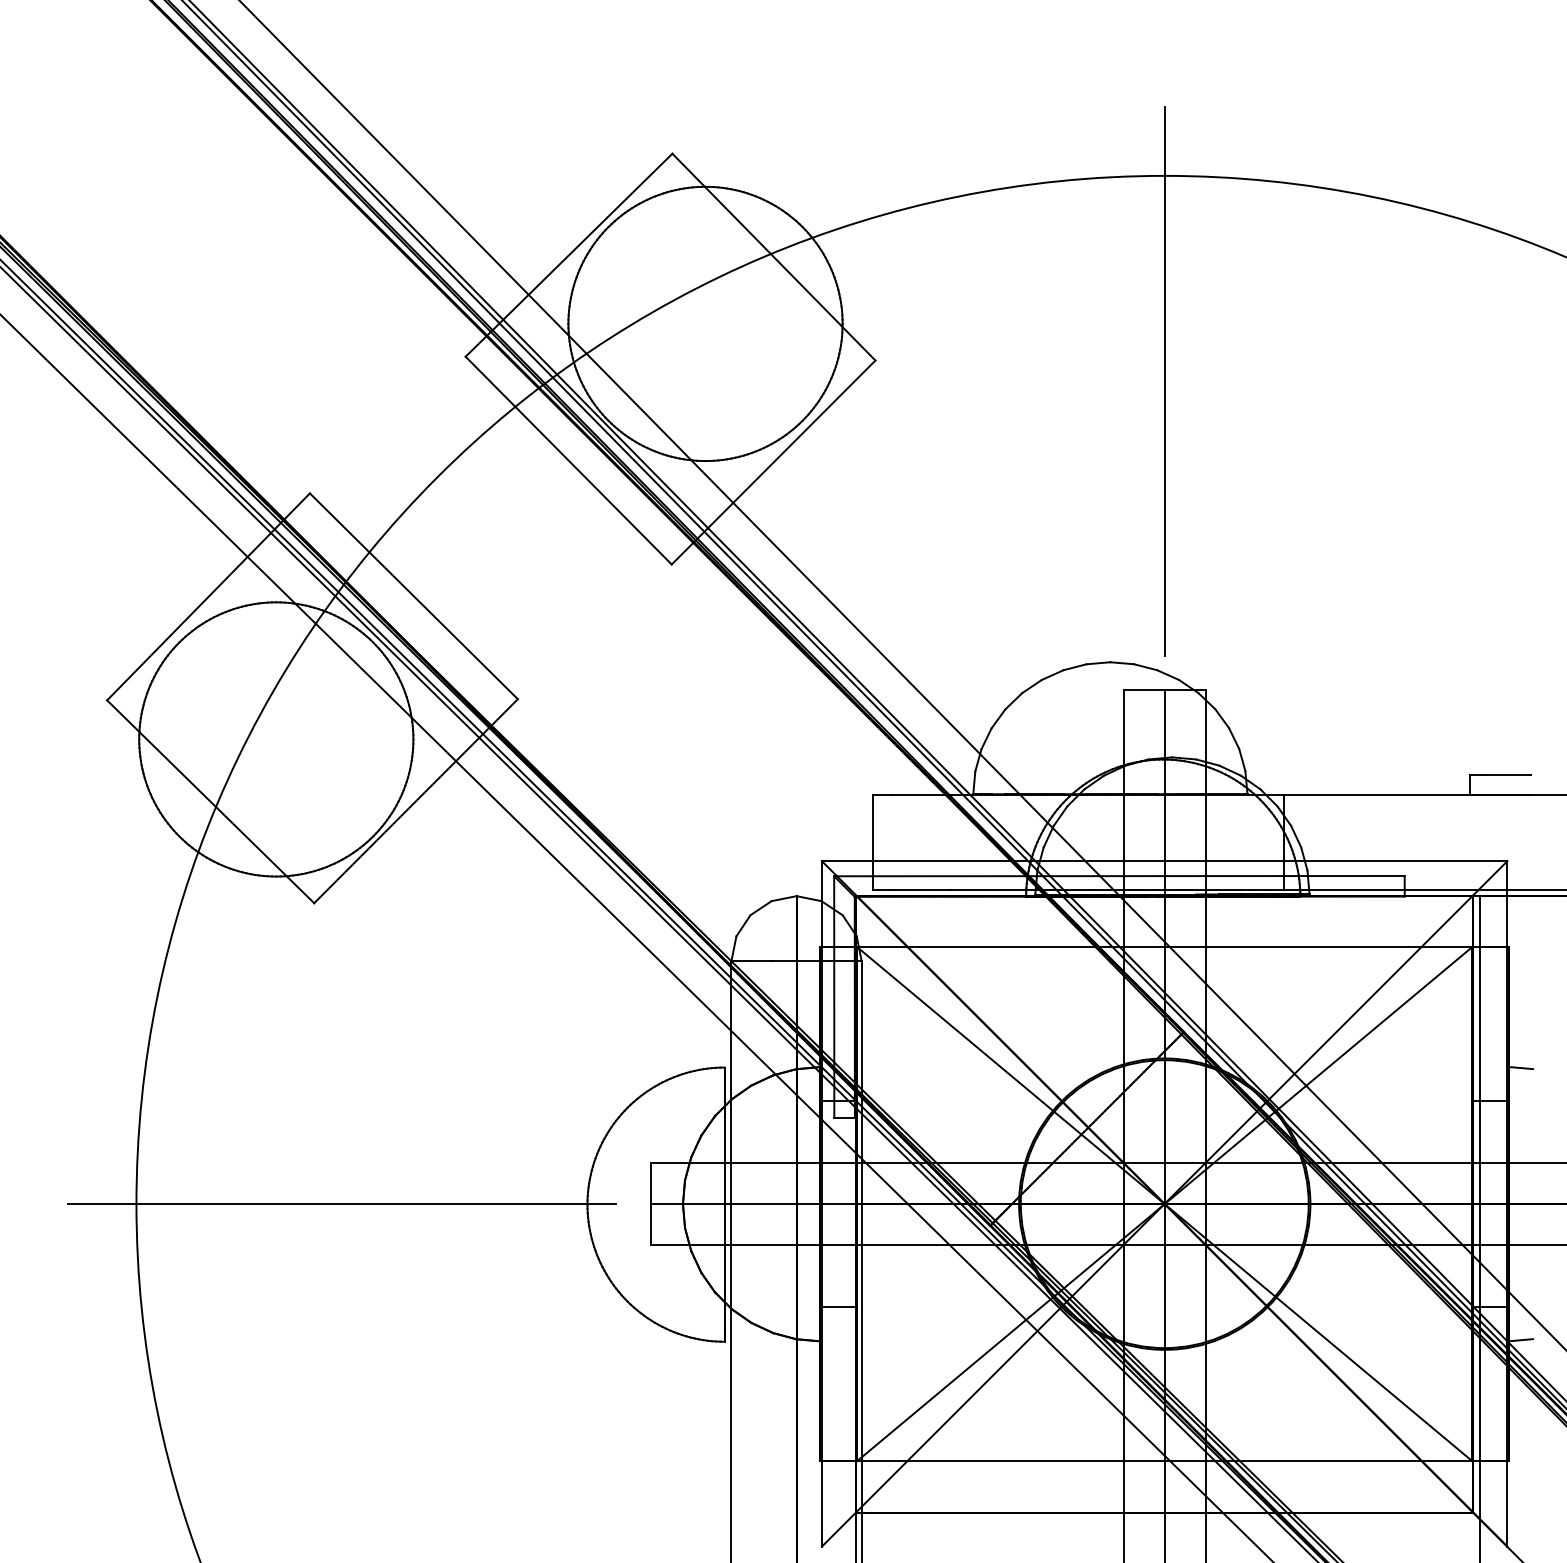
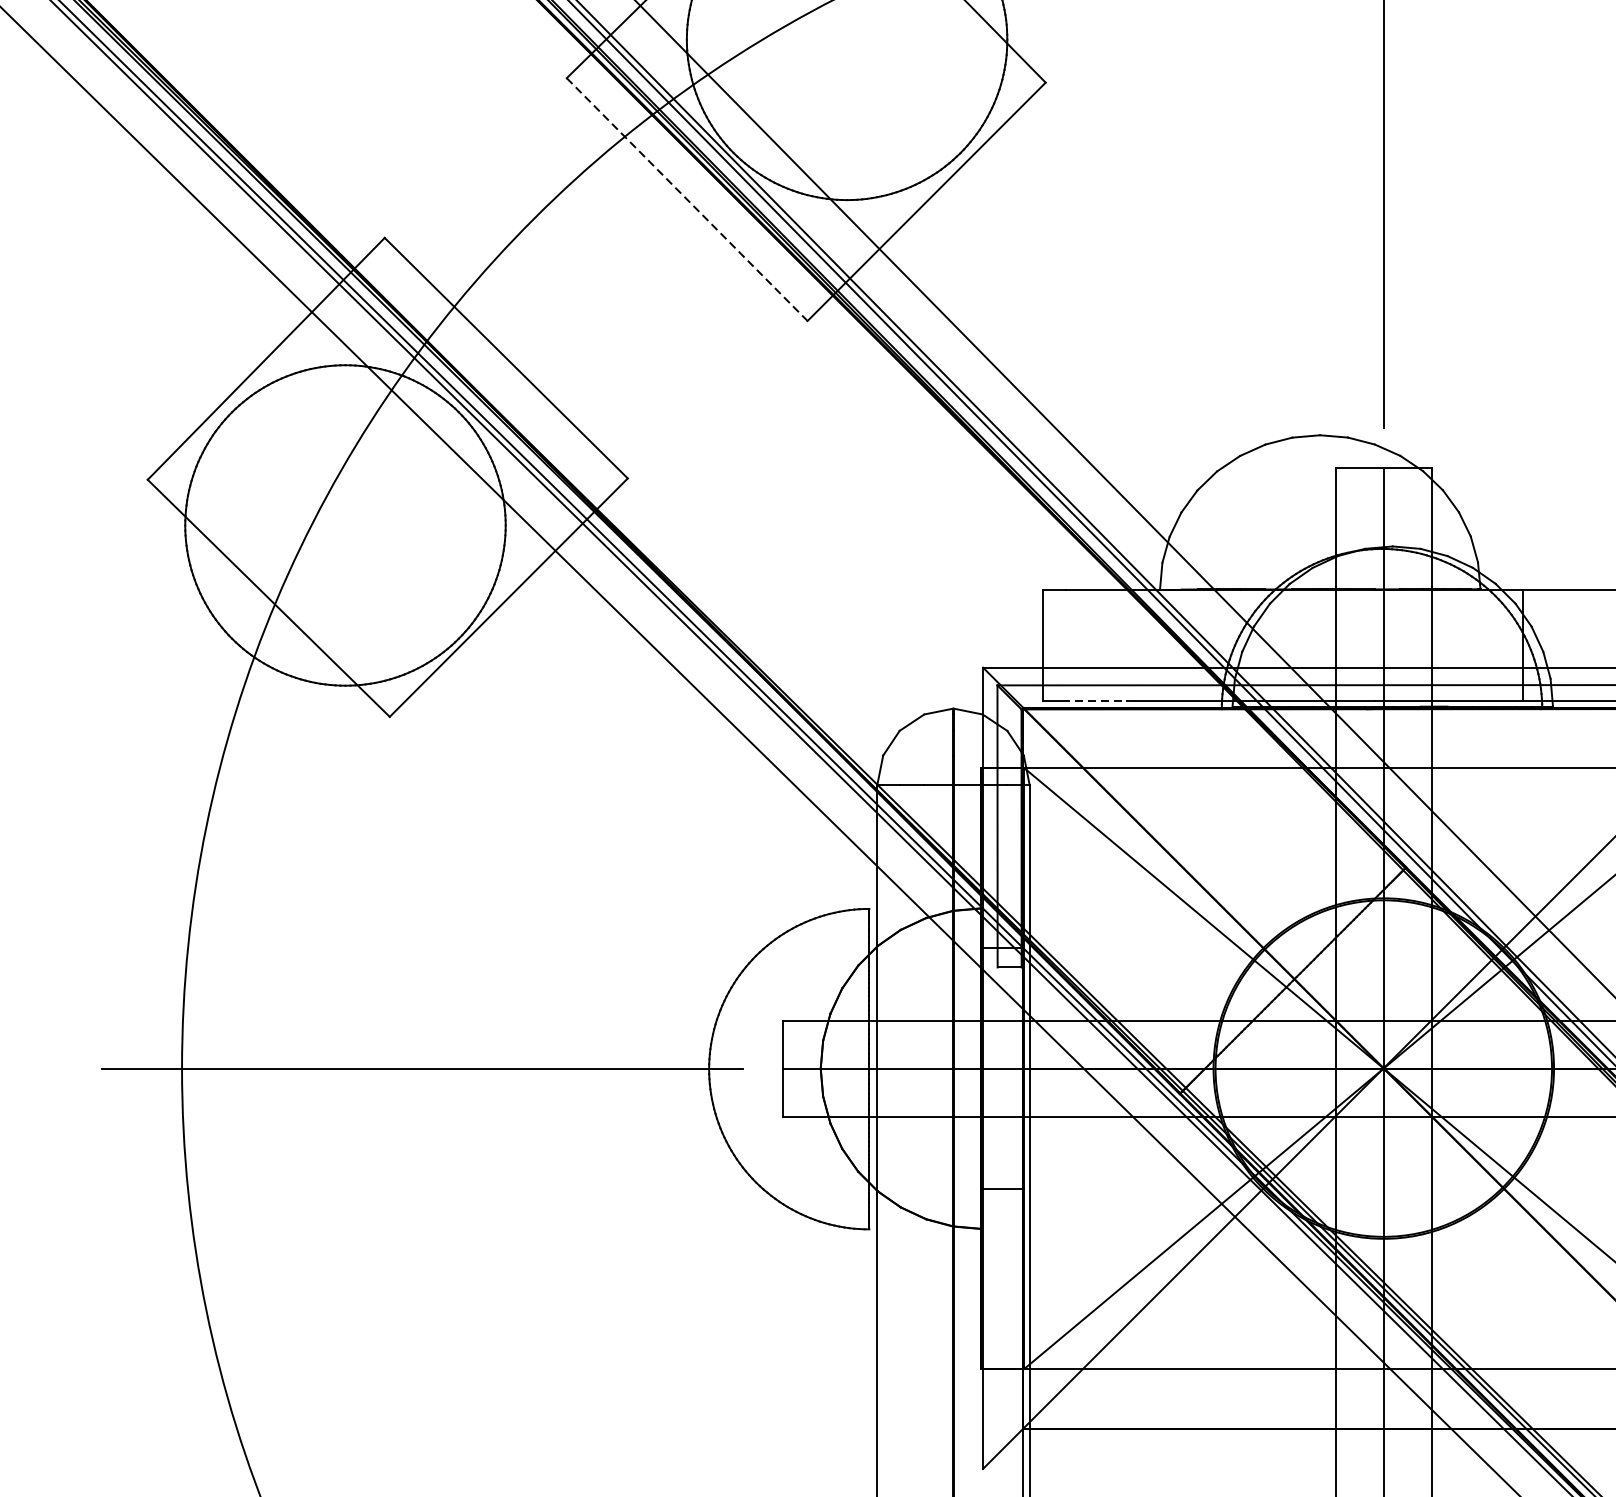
line: (569, 460) -> (688, 199), solid -> dashed
line: (921, 889) -> (1099, 700), solid -> dashed

